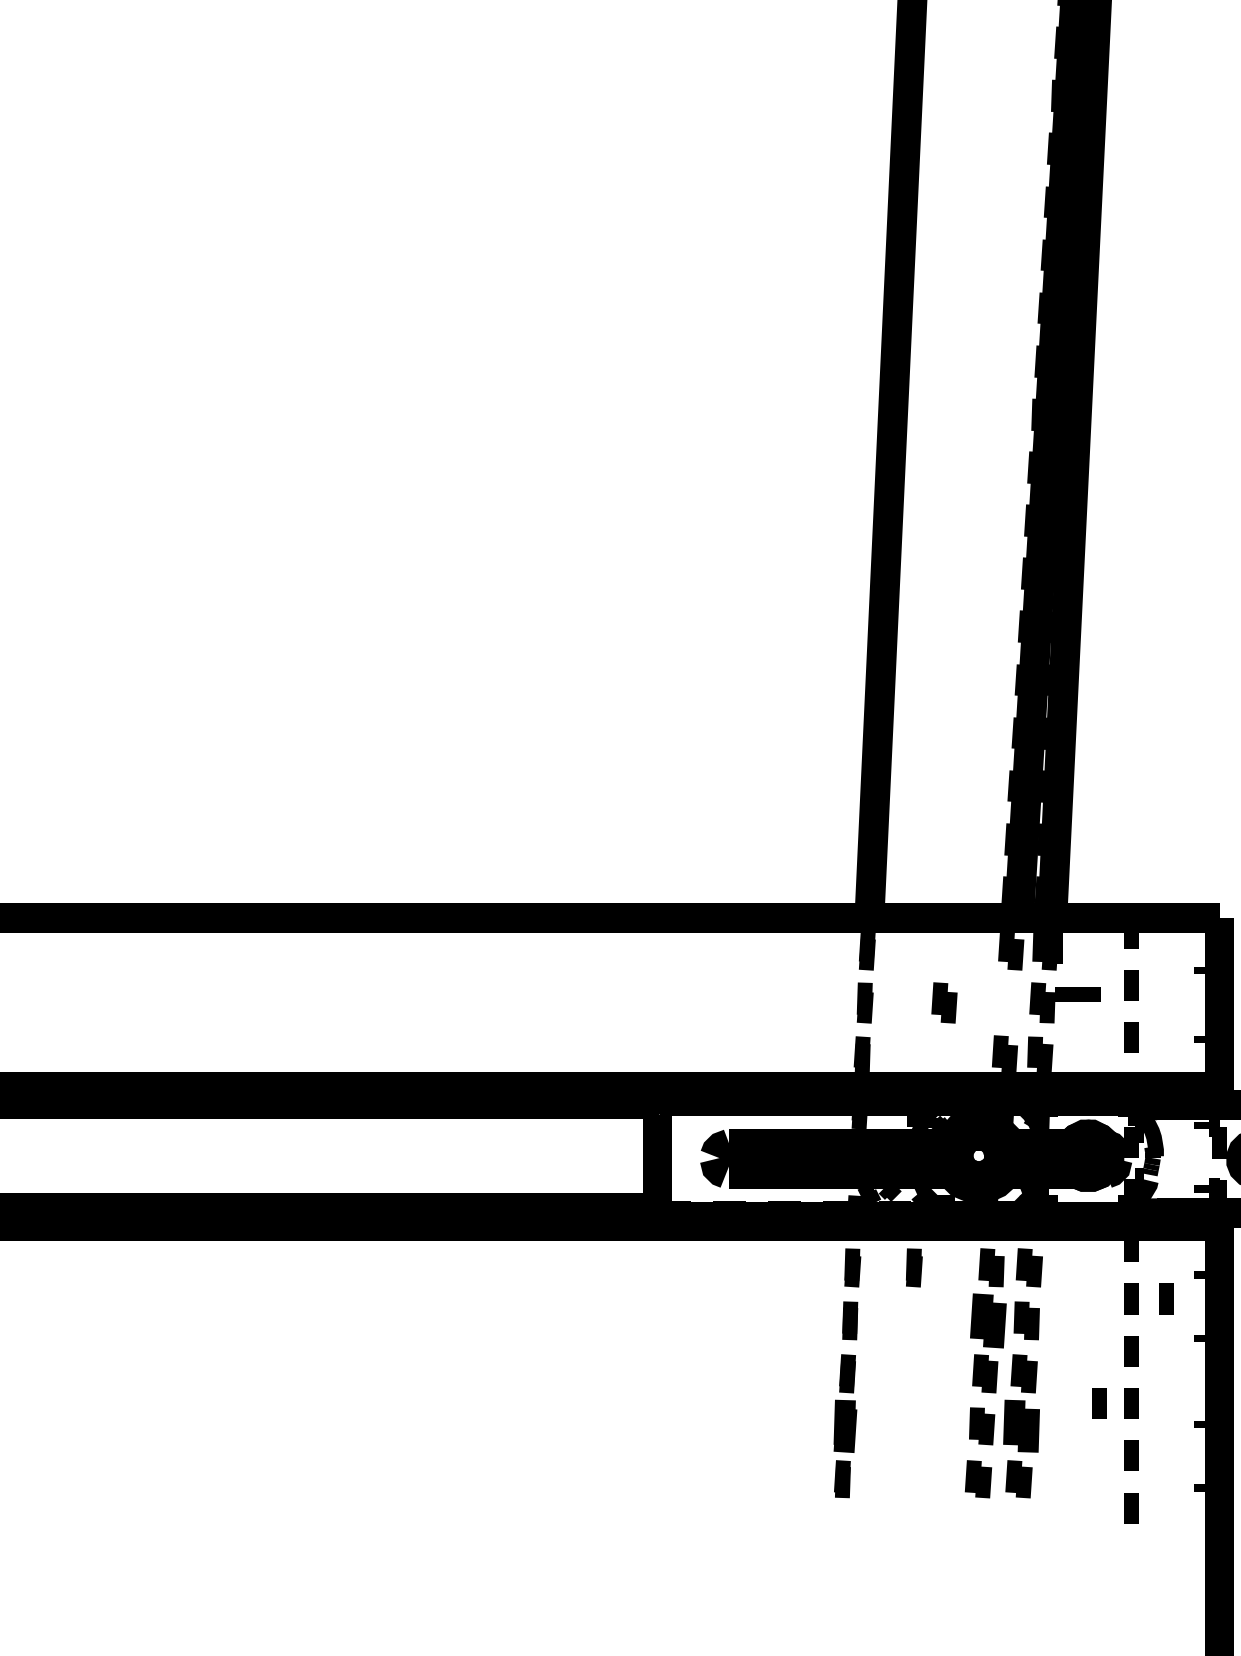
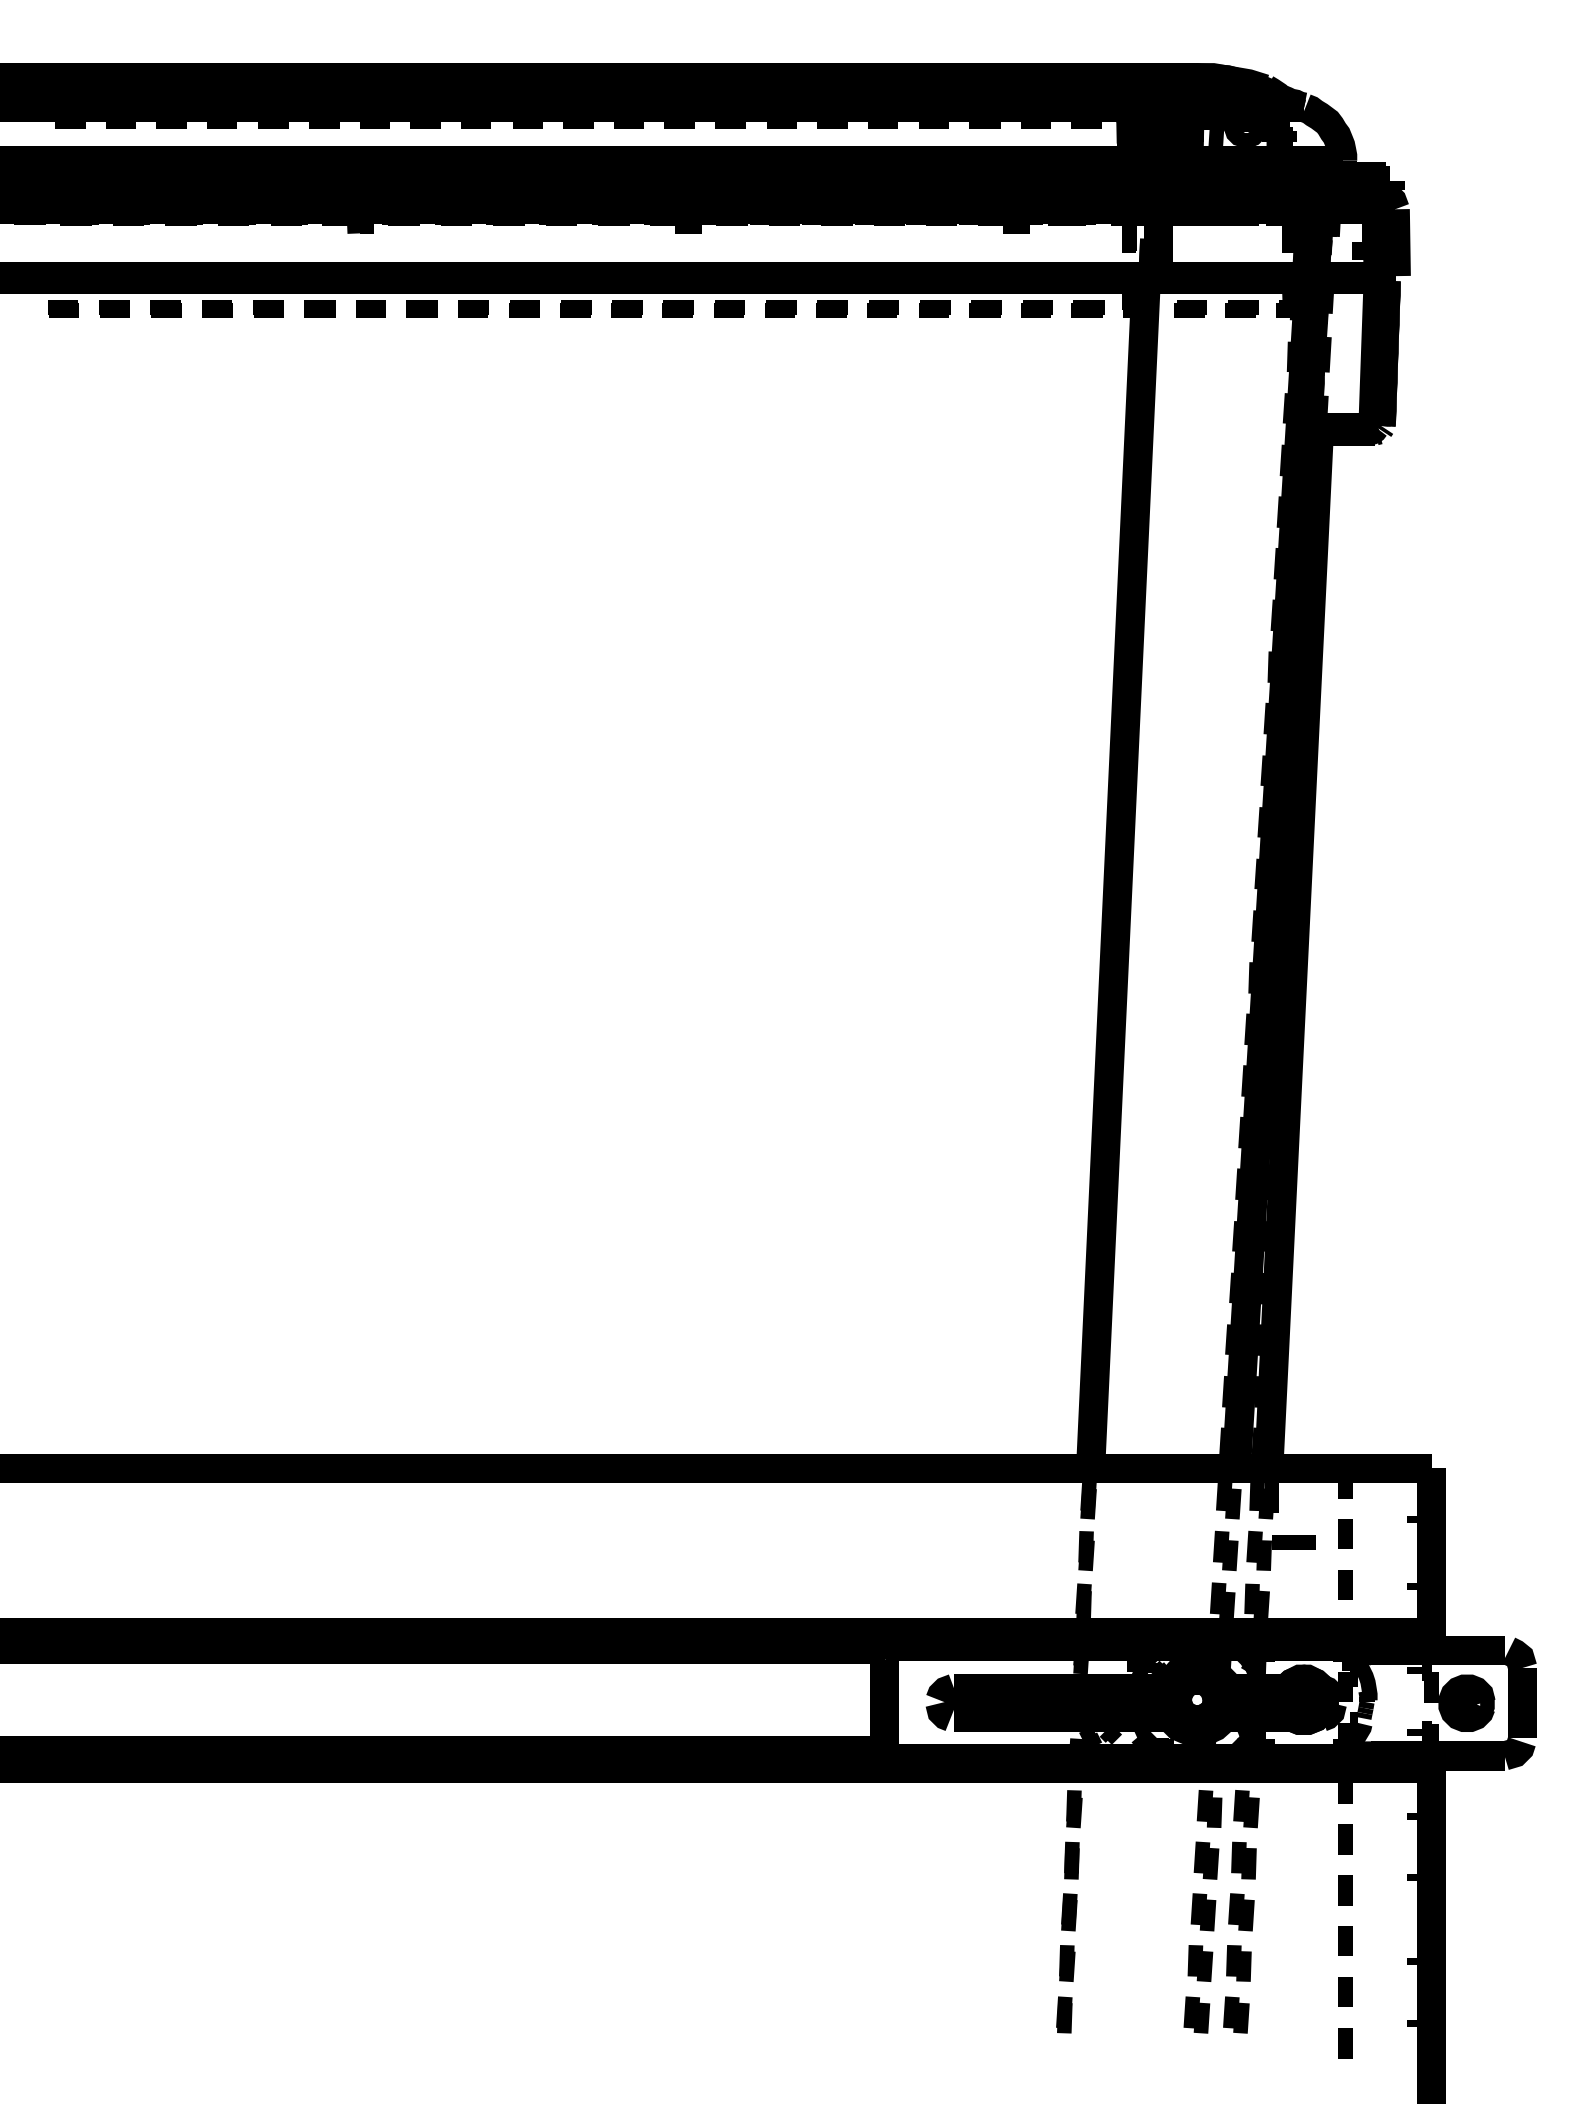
part: (944, 1002) -> (1225, 1550), moved
part: (914, 1268) -> (1134, 1809), removed
line: (1165, 1299) -> (1379, 1839), removed
part: (988, 1320) -> (1206, 1860), size x0.71
line: (1099, 1402) -> (1314, 1940), removed
part: (845, 1426) -> (1067, 1963), size x0.71
part: (1021, 1426) -> (1238, 1963), size x0.71

